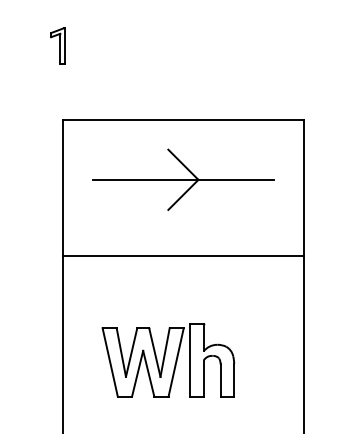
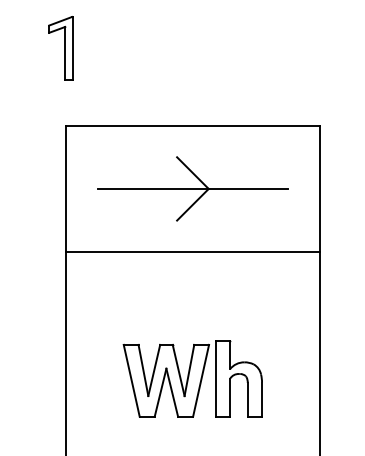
part: (57, 45) -> (60, 47), size x1.67
line: (182, 256) -> (191, 252), moved
part: (168, 360) -> (193, 378), moved

